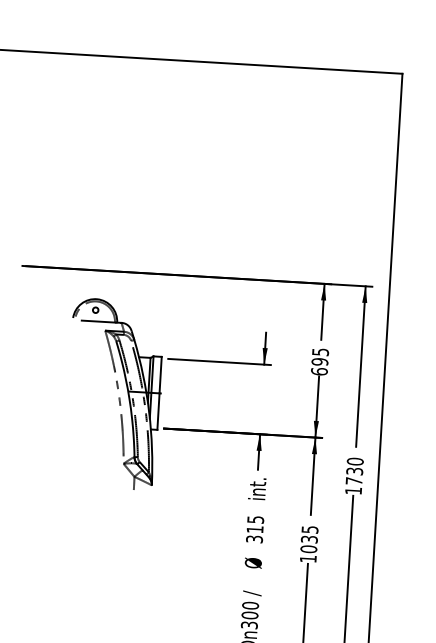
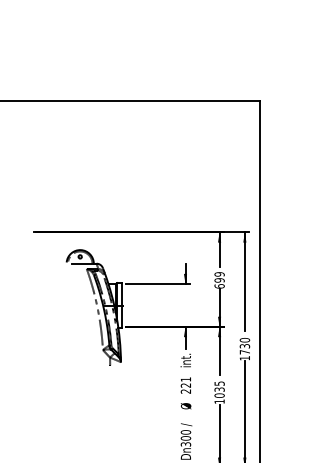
text: (320, 352) -> (219, 274), 695 -> 699
text: (254, 529) -> (185, 385), 315 -> 221

